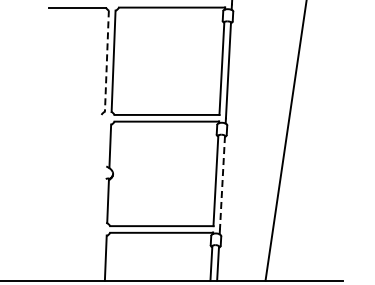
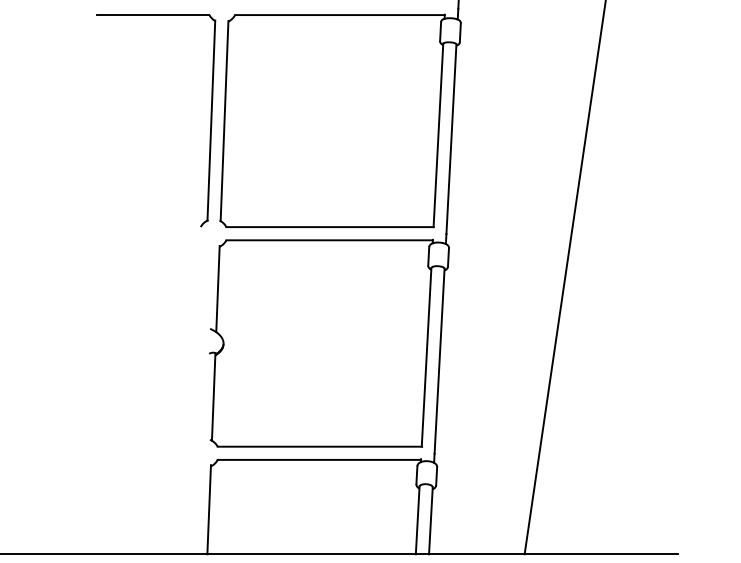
line: (106, 61) -> (210, 121), dashed -> solid
line: (222, 182) -> (439, 360), dashed -> solid

